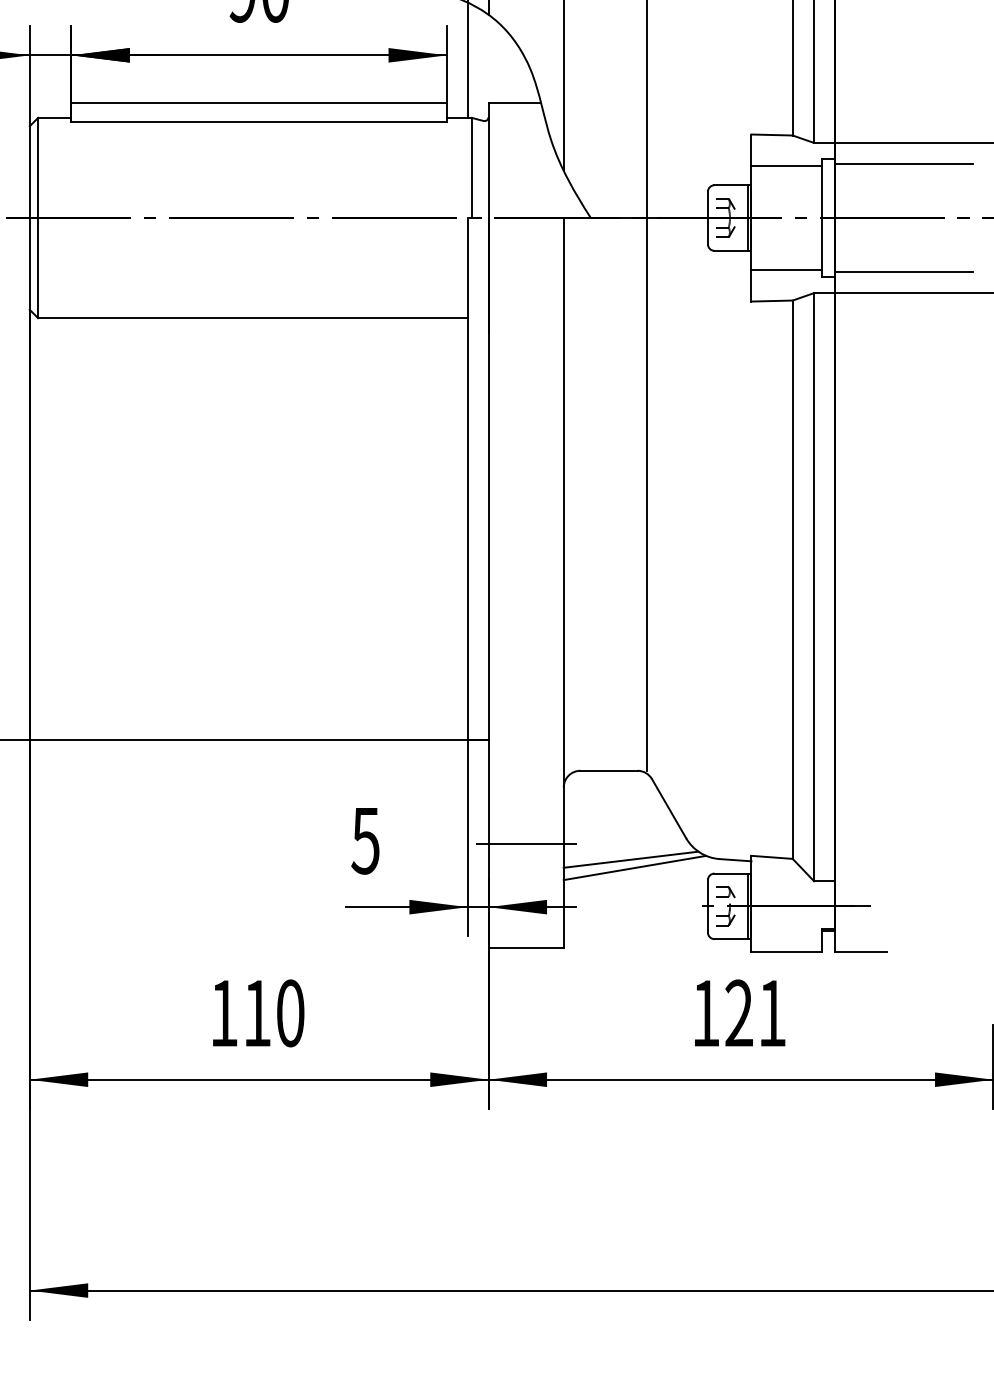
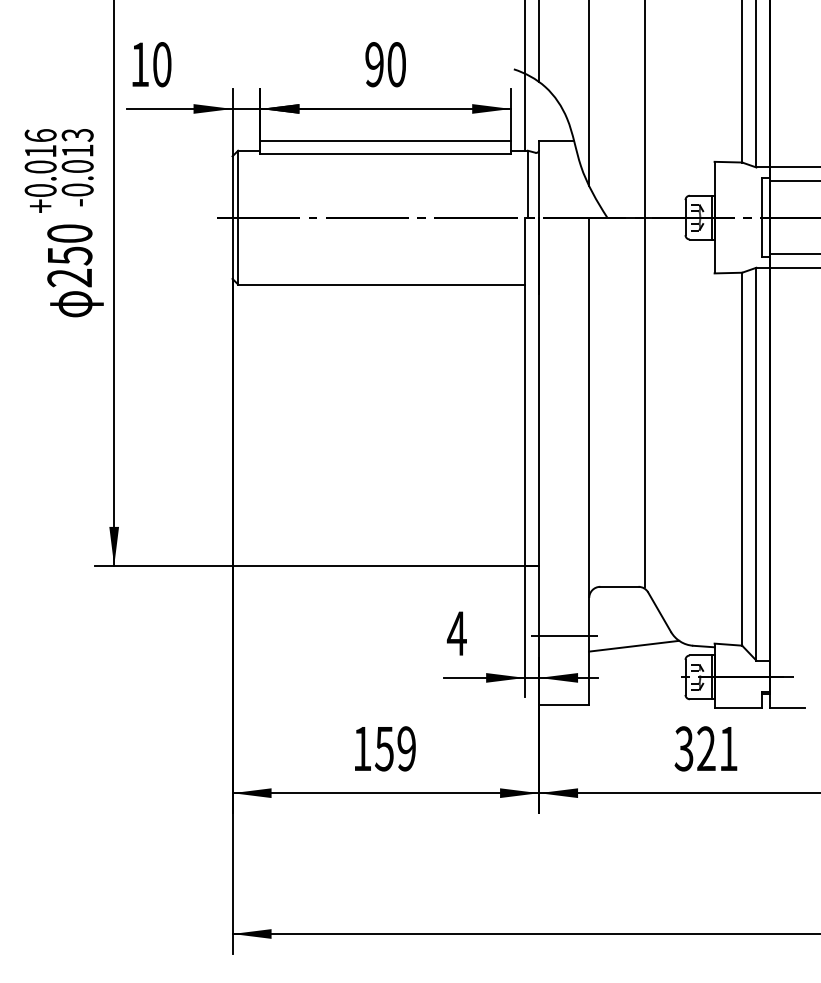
line: (785, 165) -> (737, 182), removed
line: (785, 270) -> (737, 252), removed
text: (365, 840) -> (456, 633), 5 -> 4
line: (634, 867) -> (636, 651), removed
text: (272, 1012) -> (394, 748), 110 -> 159
text: (704, 1012) -> (683, 748), 121 -> 321

